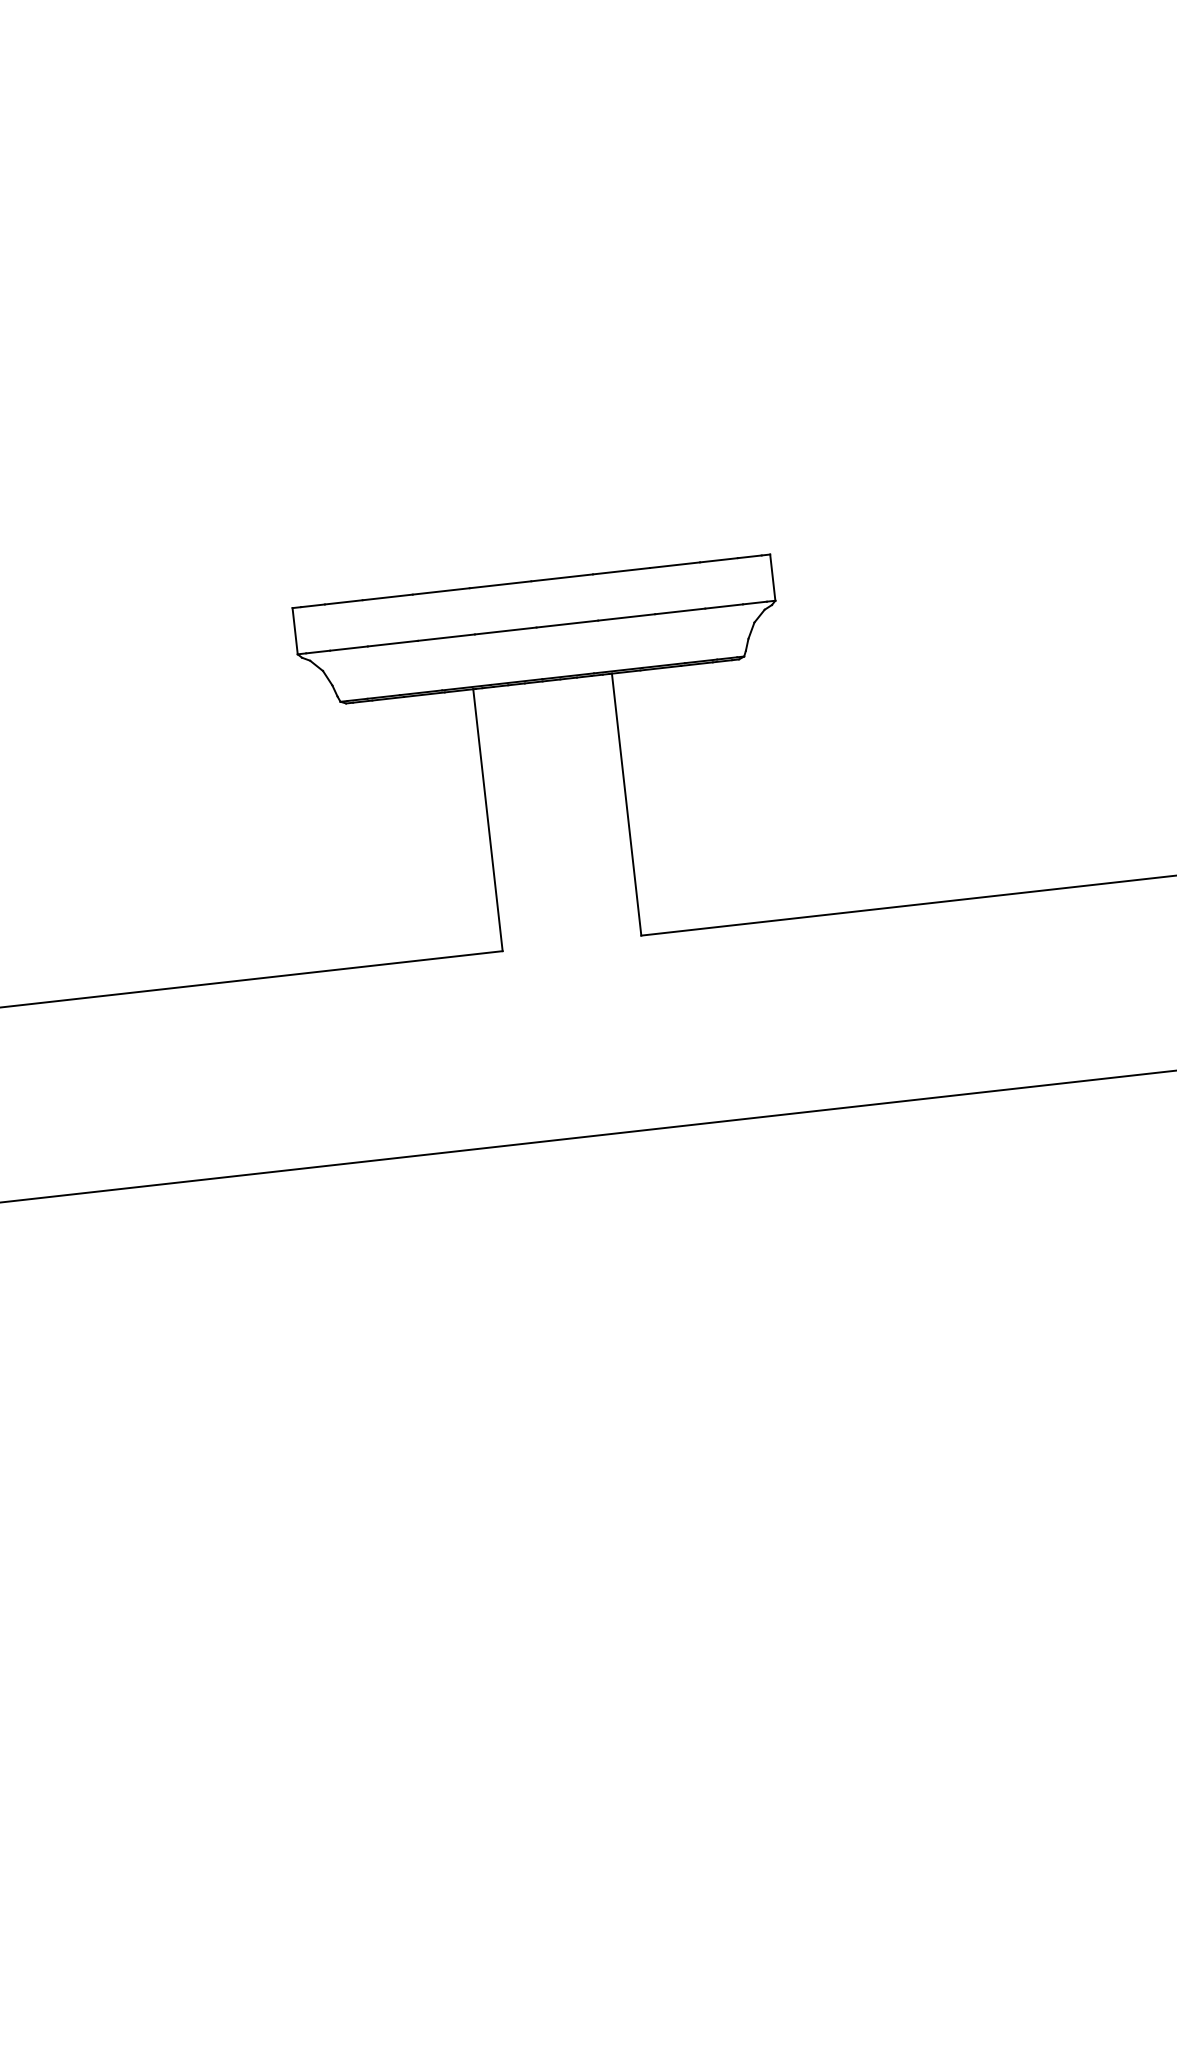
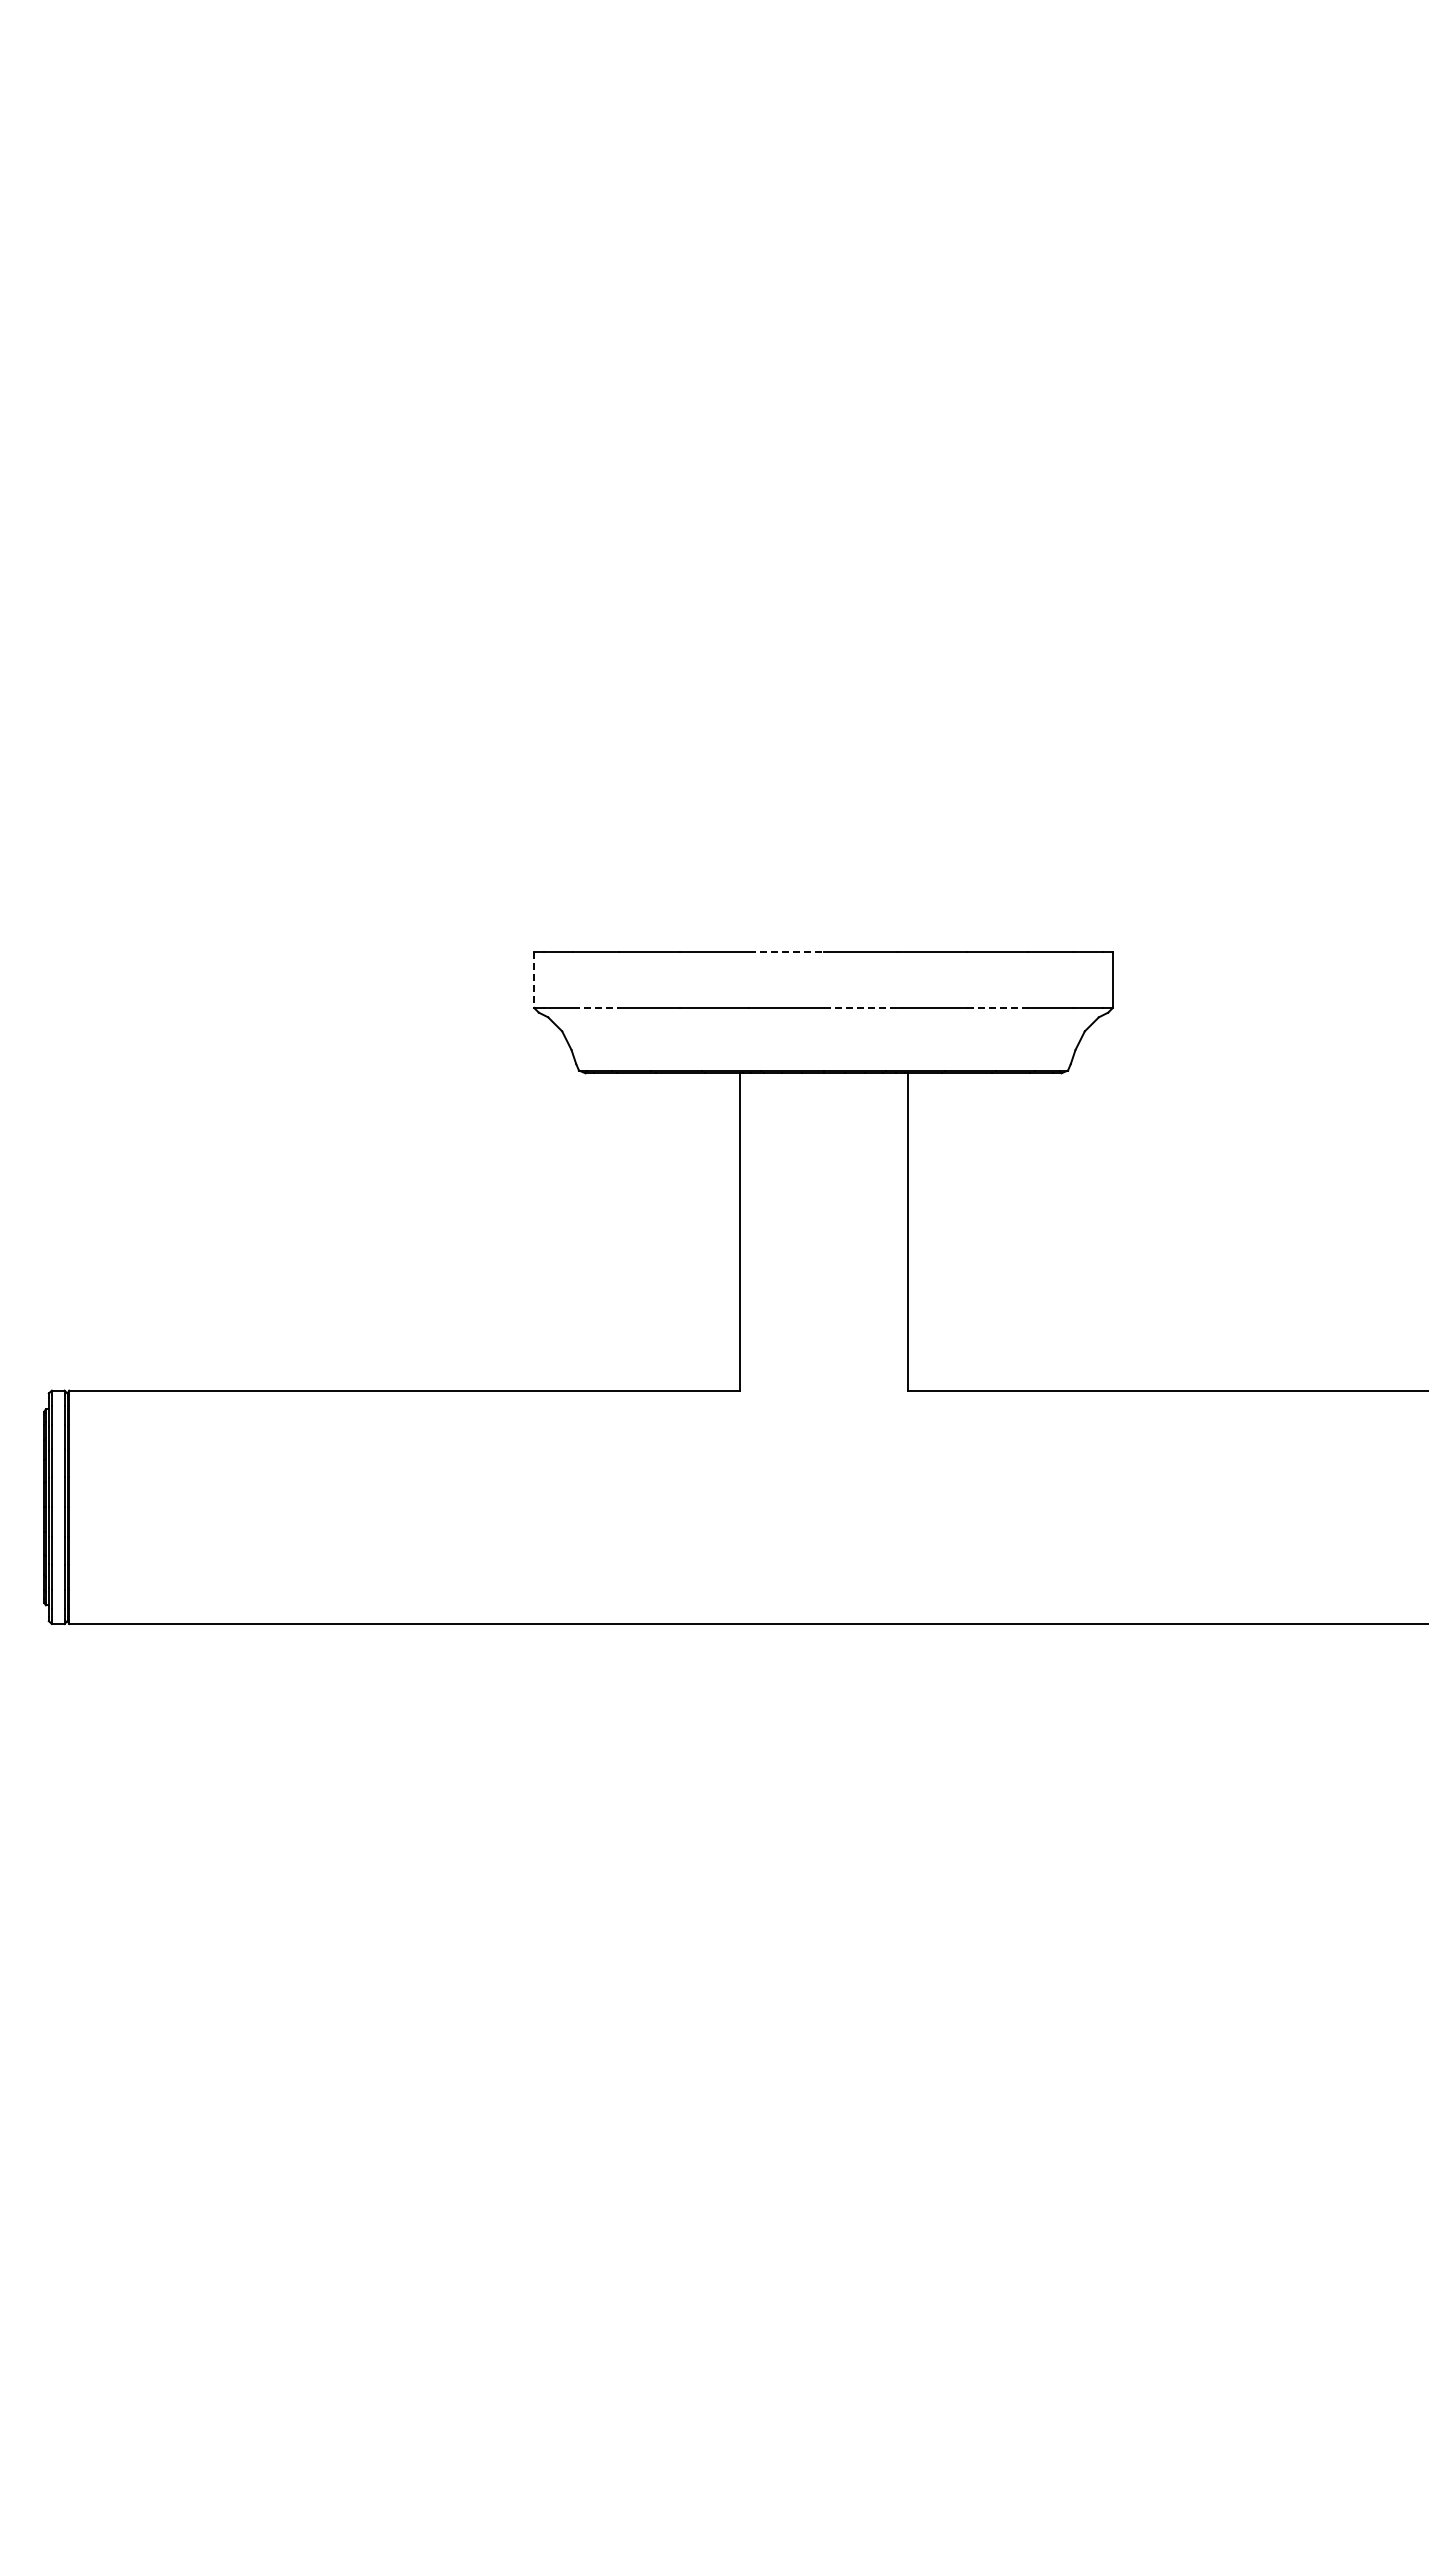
line: (500, 585) -> (786, 952), solid -> dashed
line: (681, 611) -> (998, 1008), solid -> dashed
line: (567, 624) -> (861, 1008), solid -> dashed
line: (295, 631) -> (534, 980), solid -> dashed
line: (349, 648) -> (596, 1008), solid -> dashed

